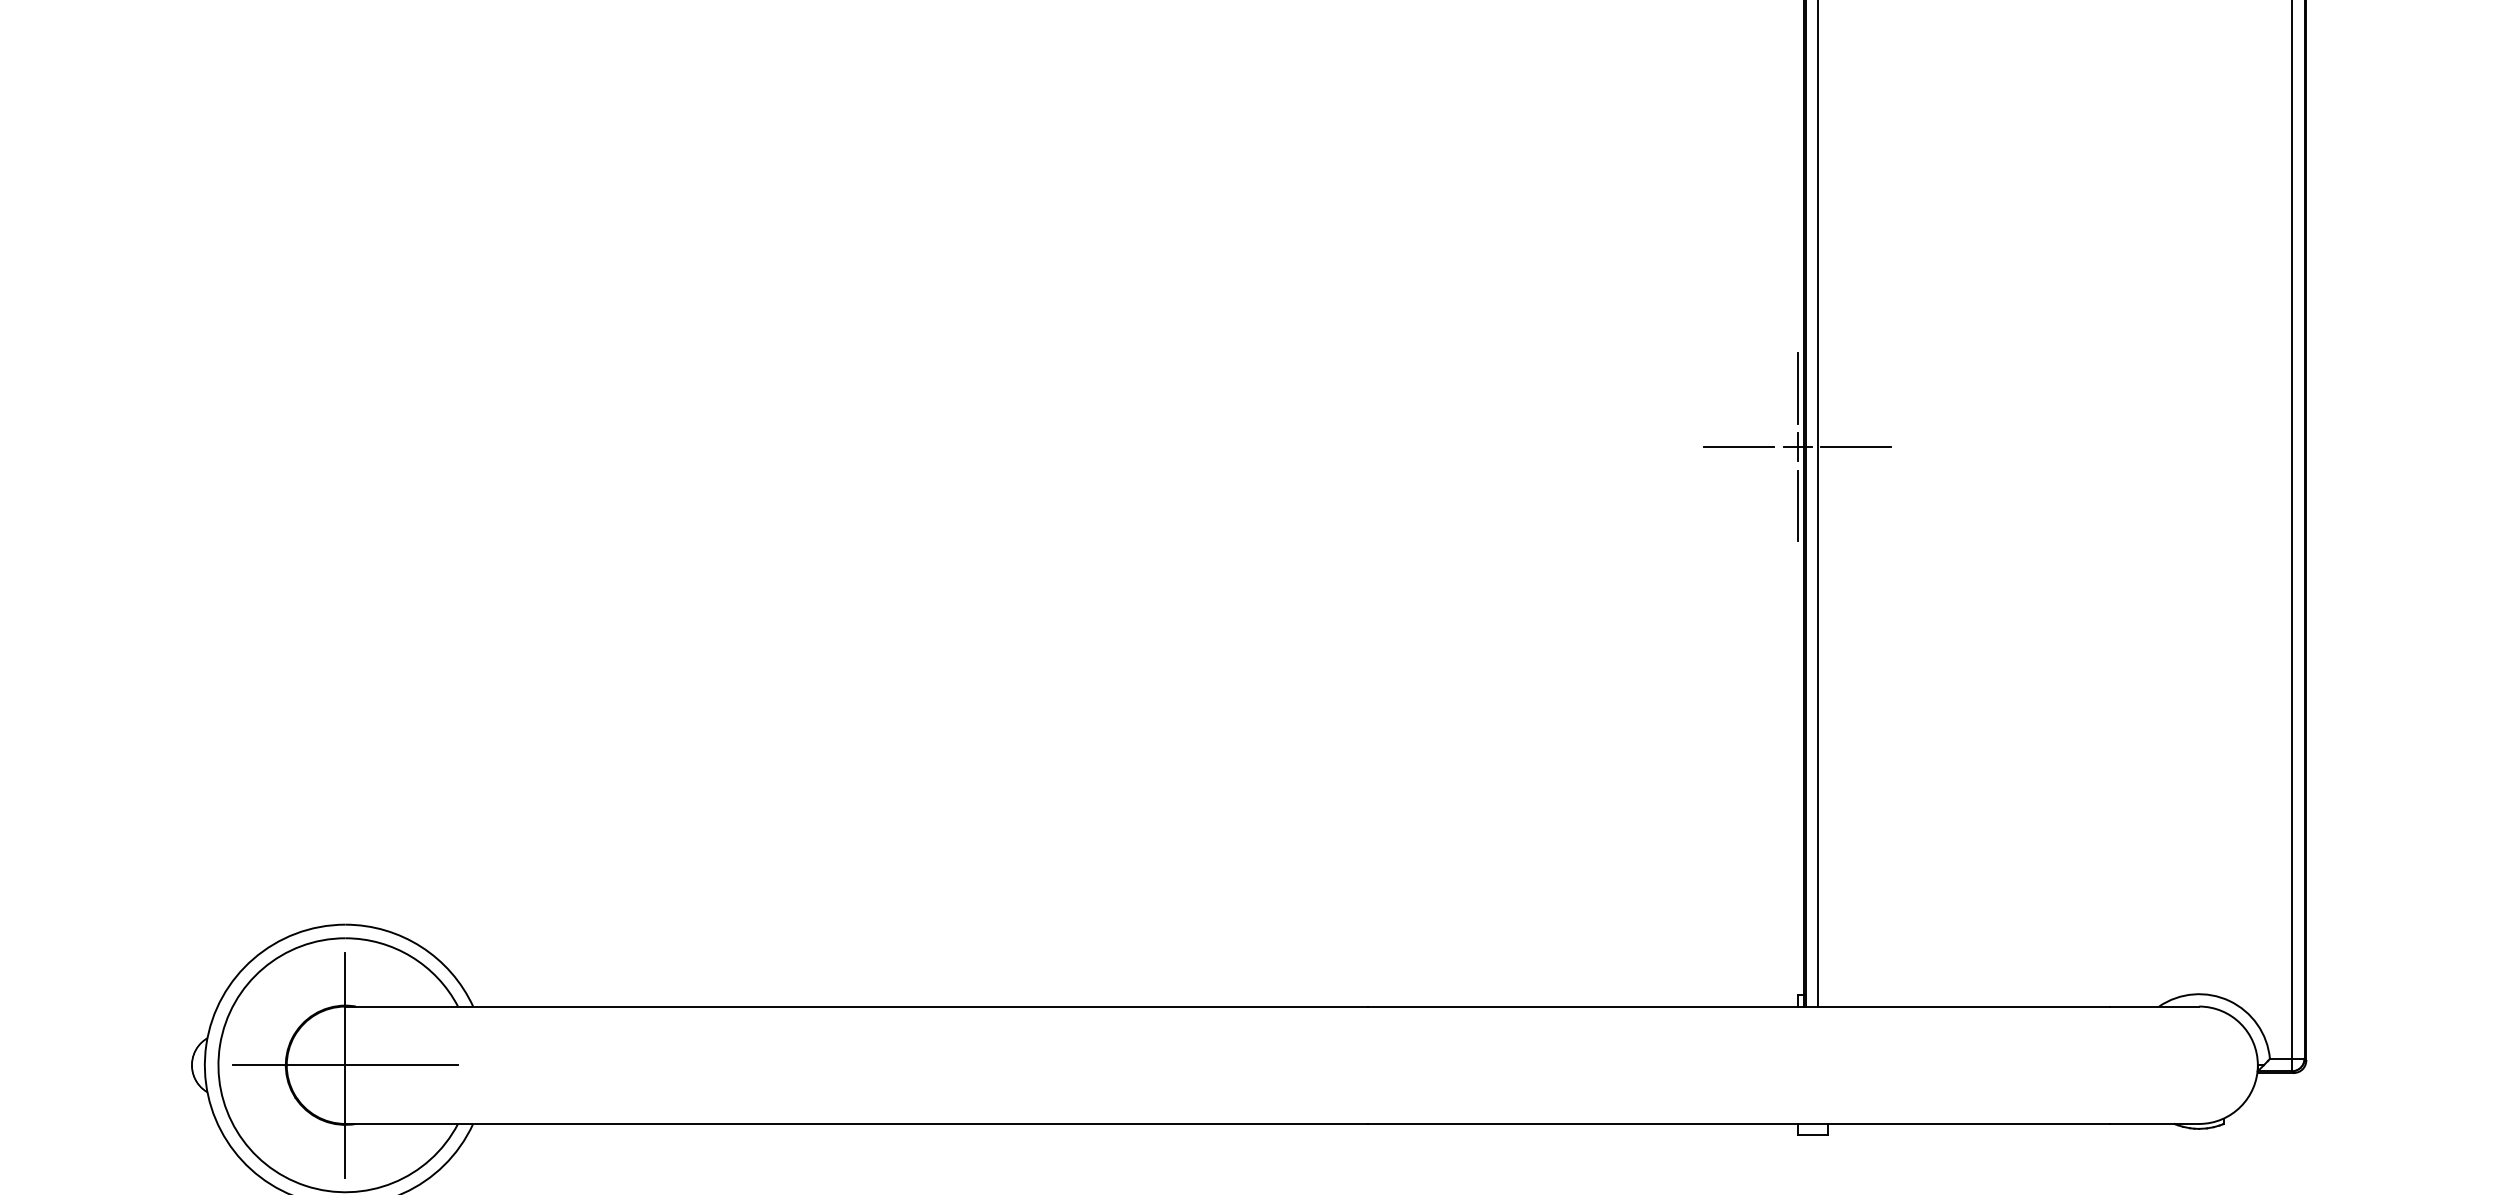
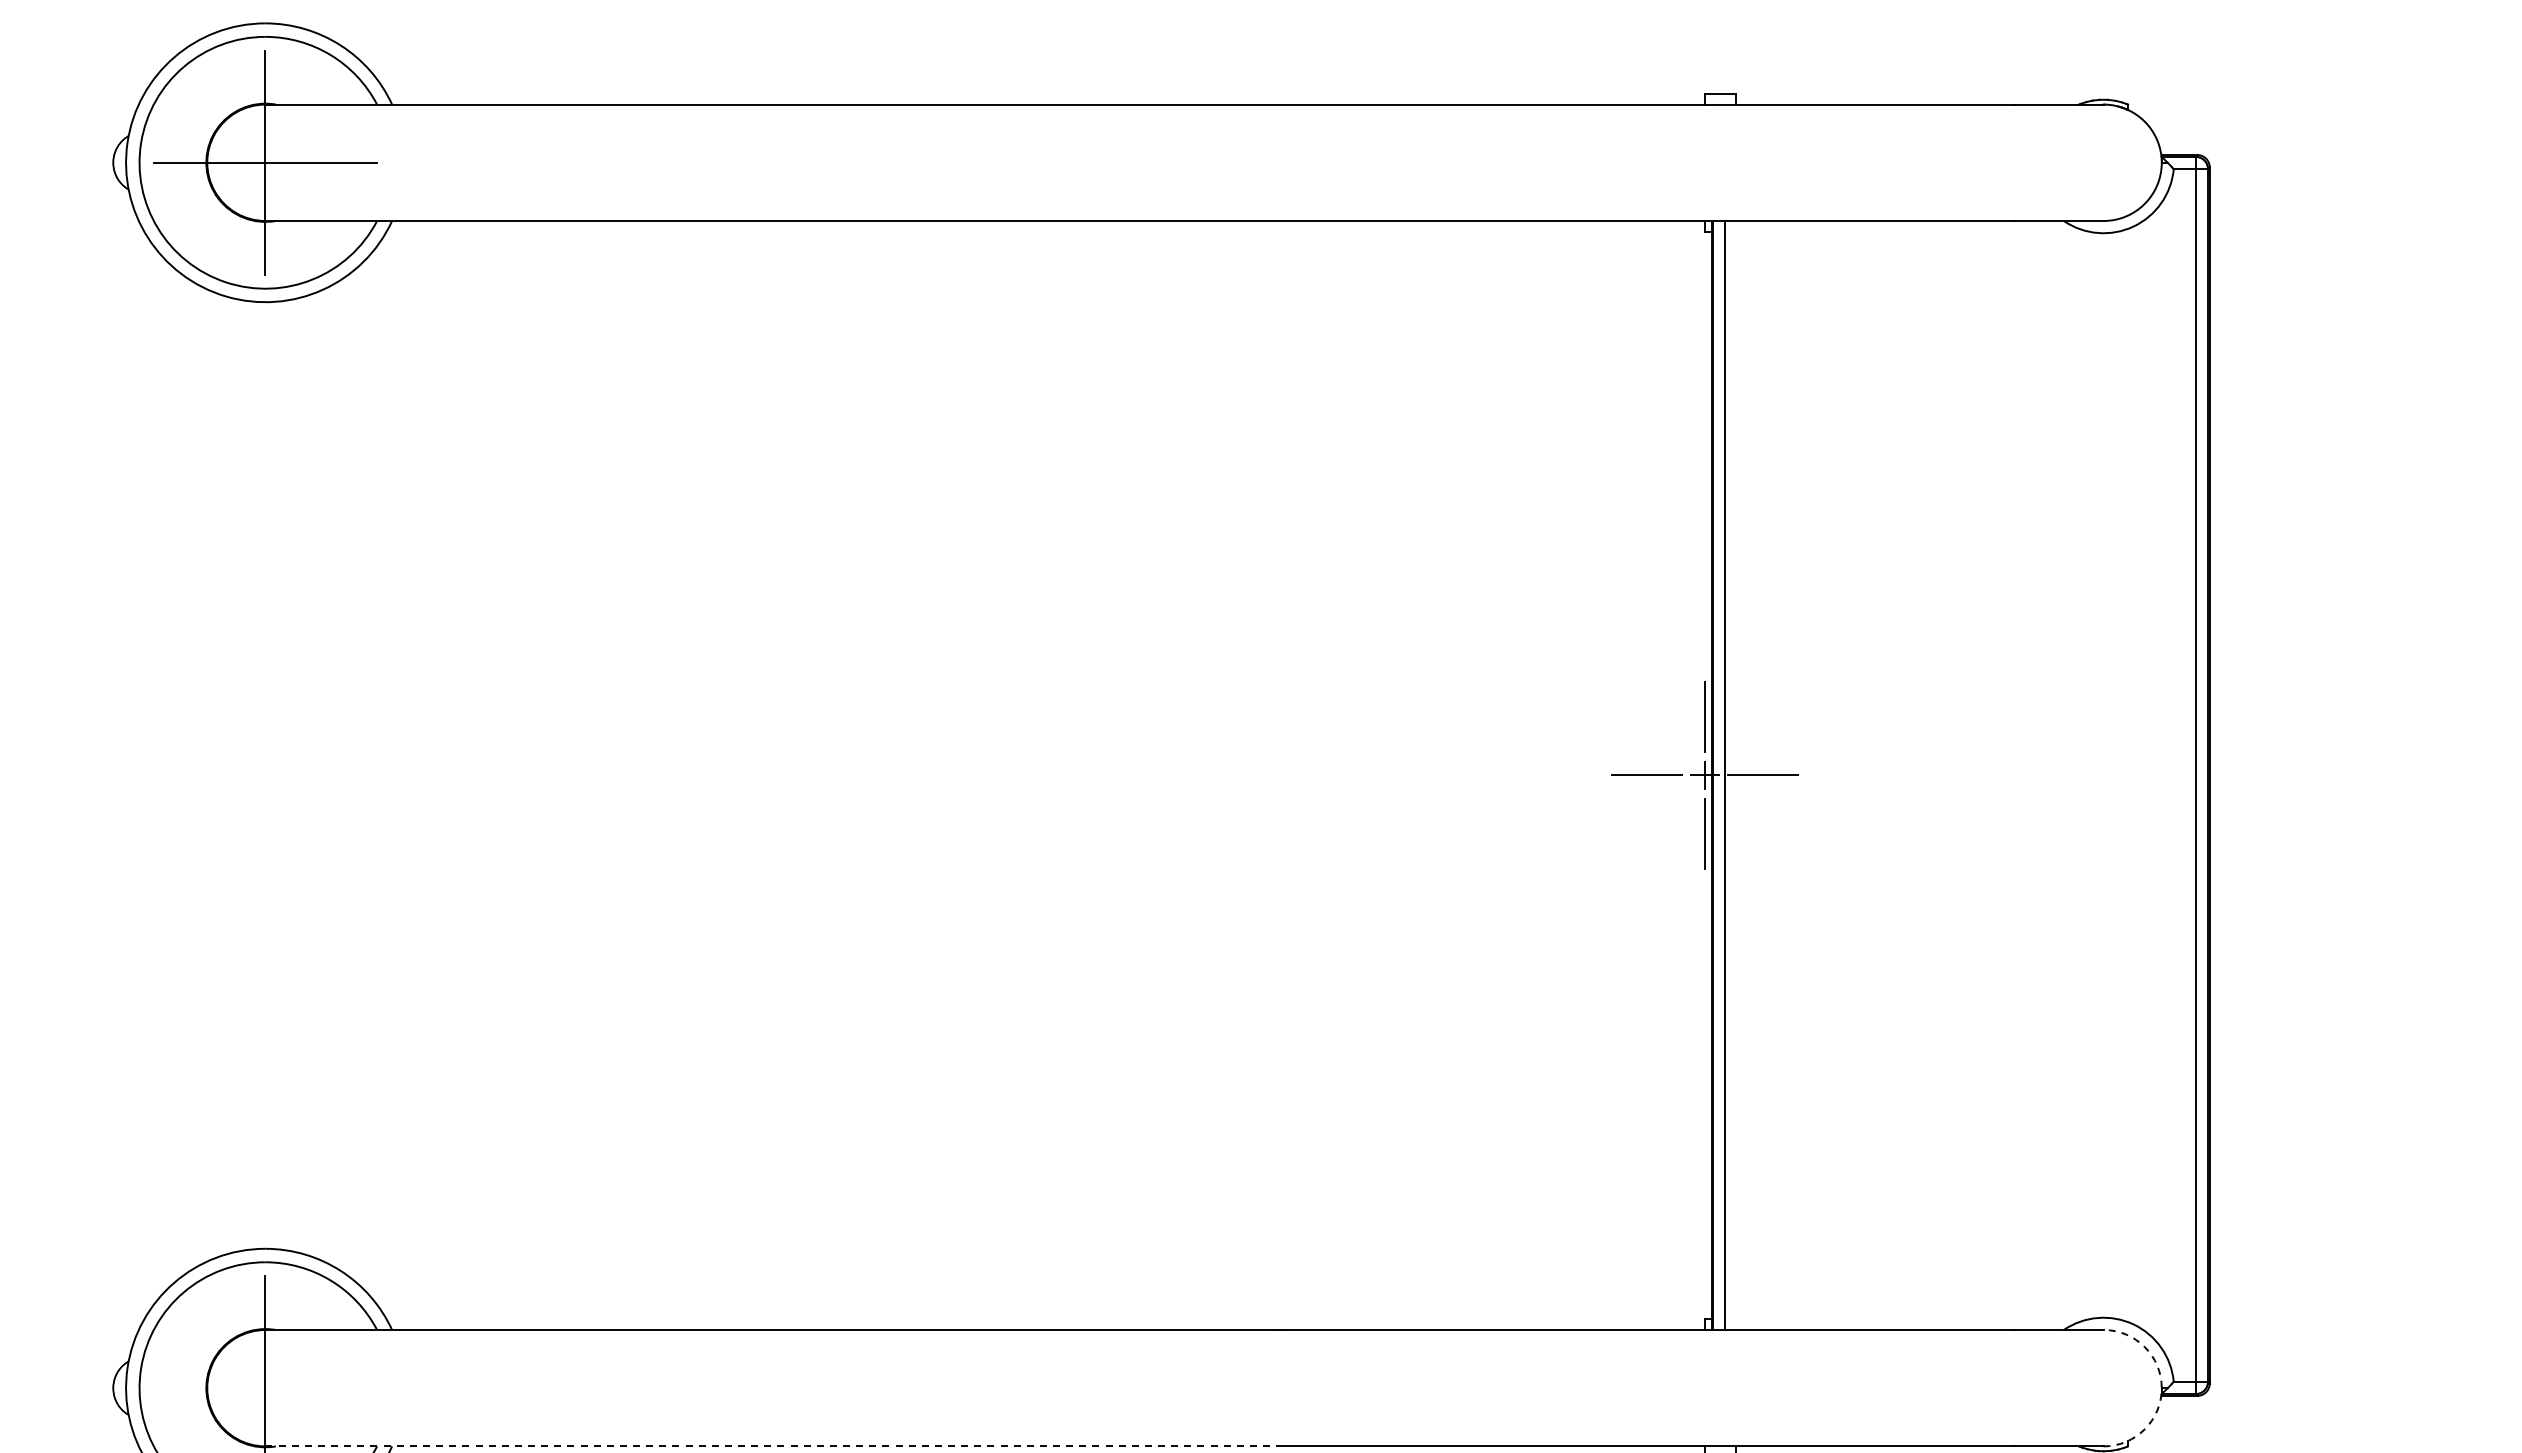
line: (345, 1065) -> (265, 1388), removed
arc: (2257, 1065) -> (2161, 1388), solid -> dashed
line: (857, 1124) -> (773, 1446), solid -> dashed

